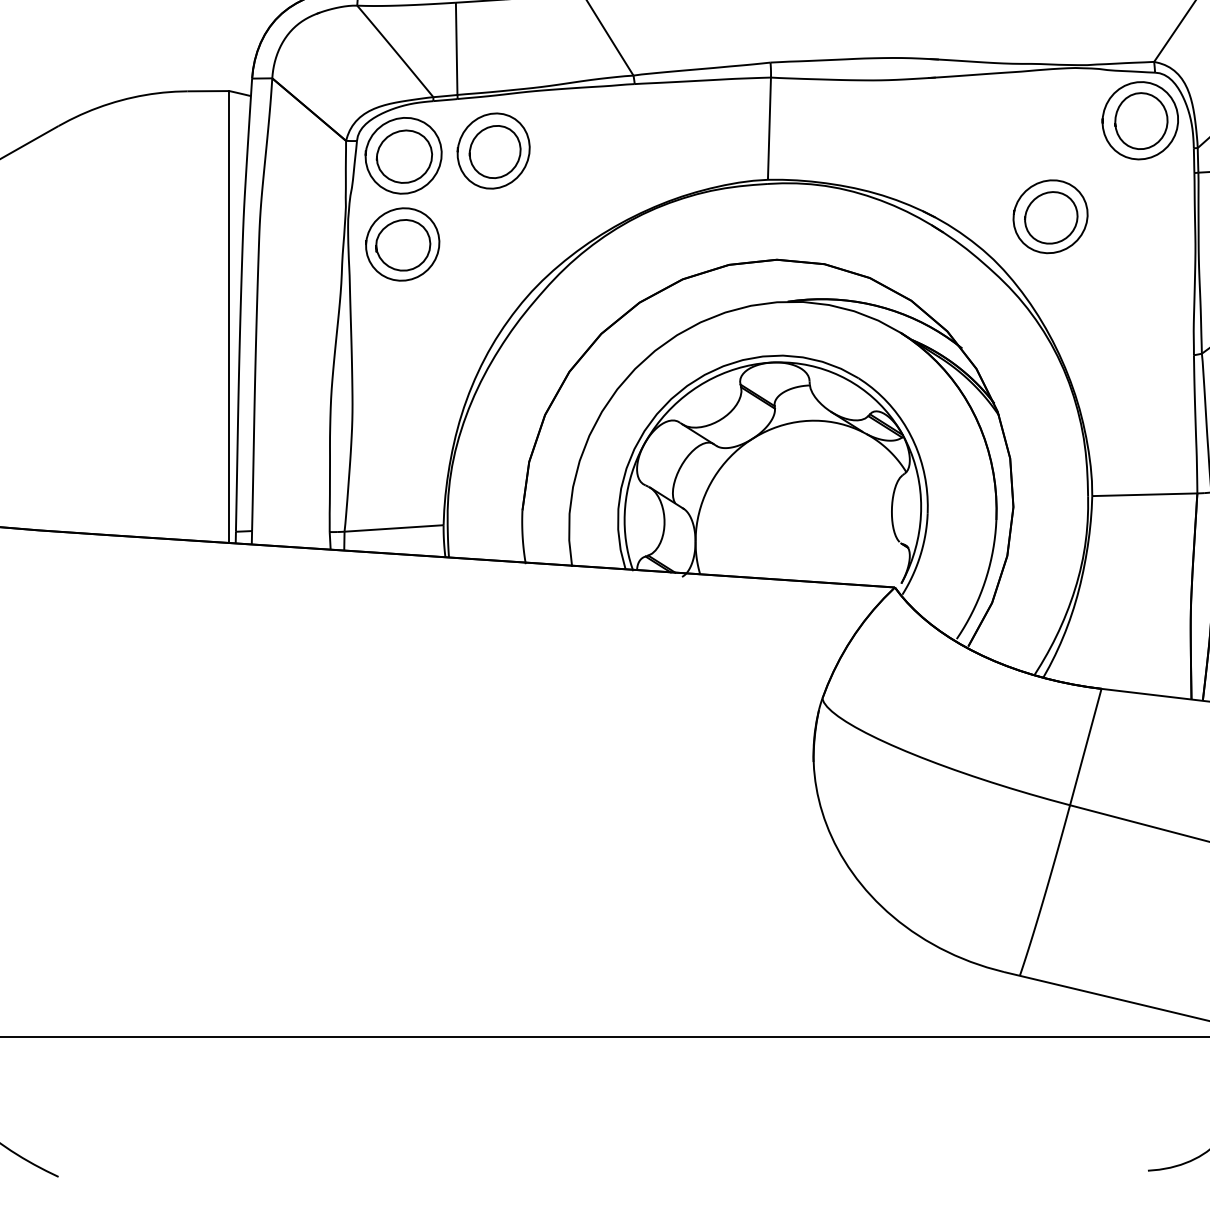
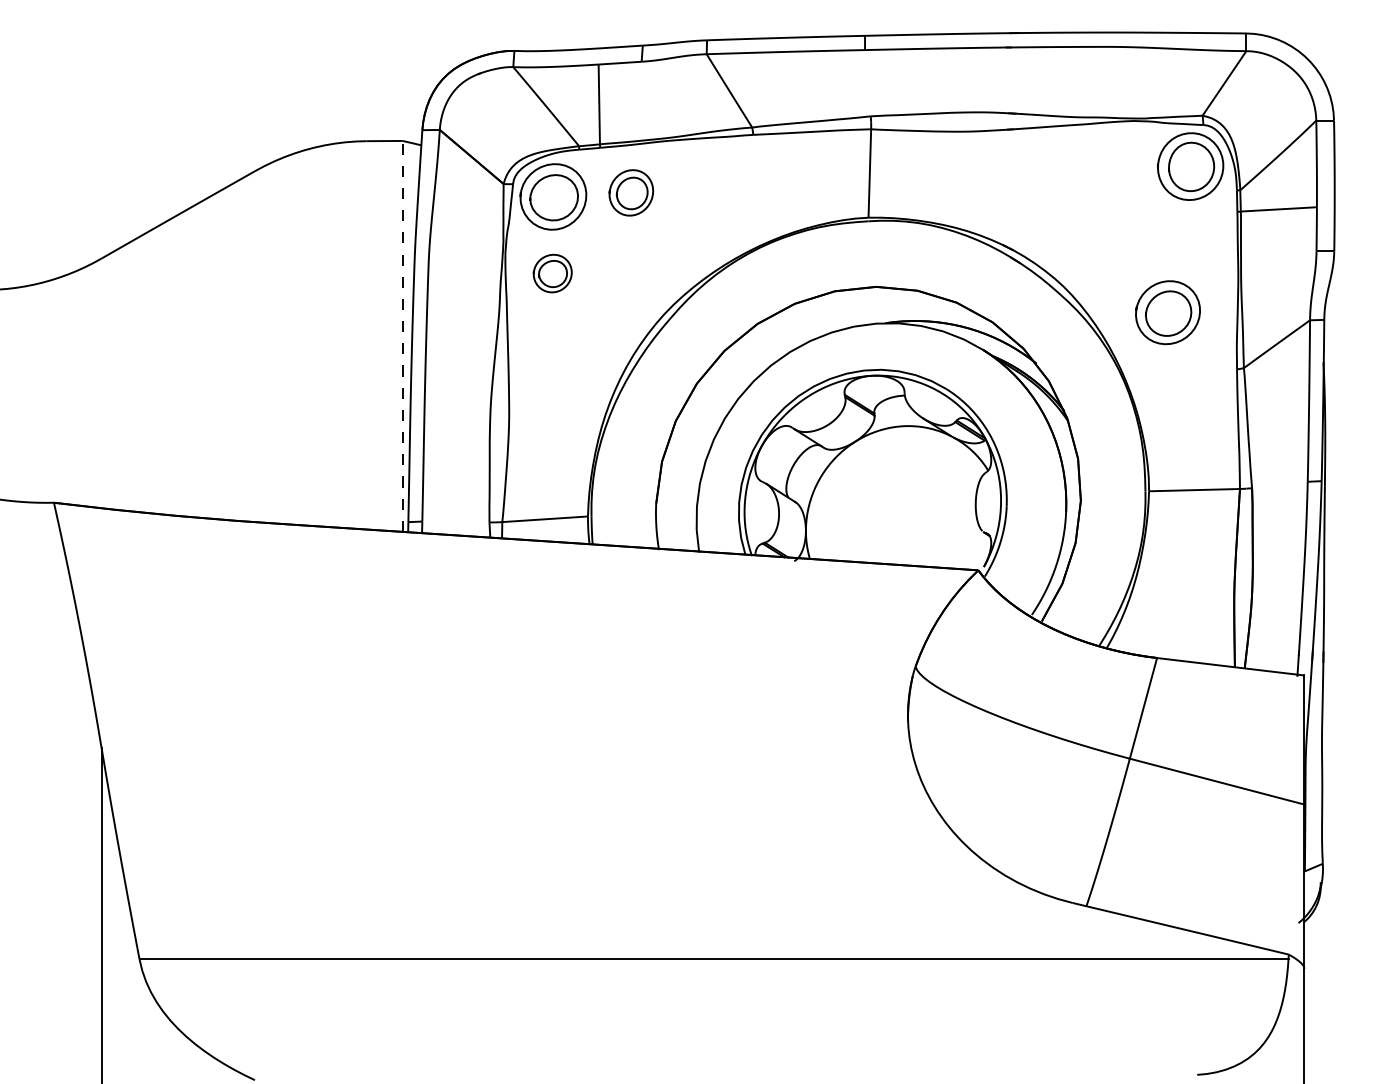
part: (493, 150) -> (631, 192), size x0.7
part: (1049, 216) -> (1167, 312), moved
part: (402, 244) -> (552, 273), size x0.6
line: (229, 315) -> (402, 335), solid -> dashed

